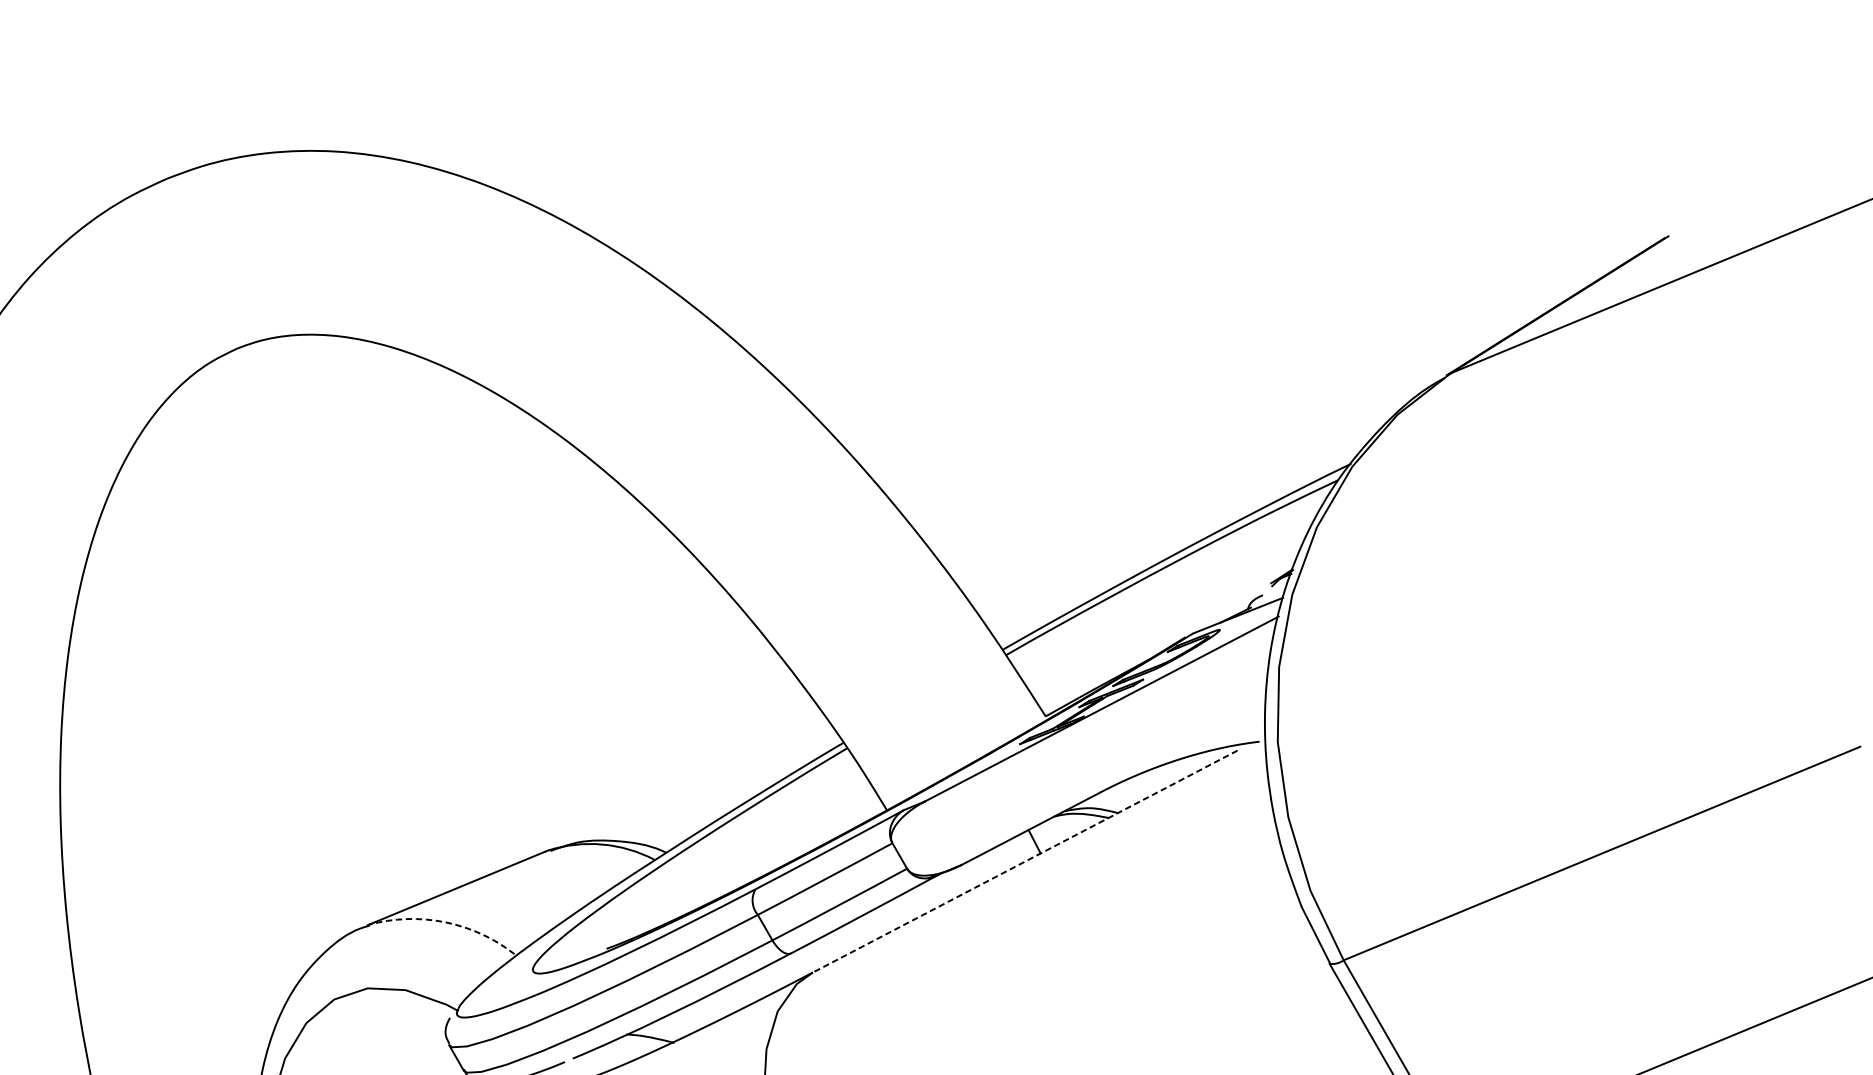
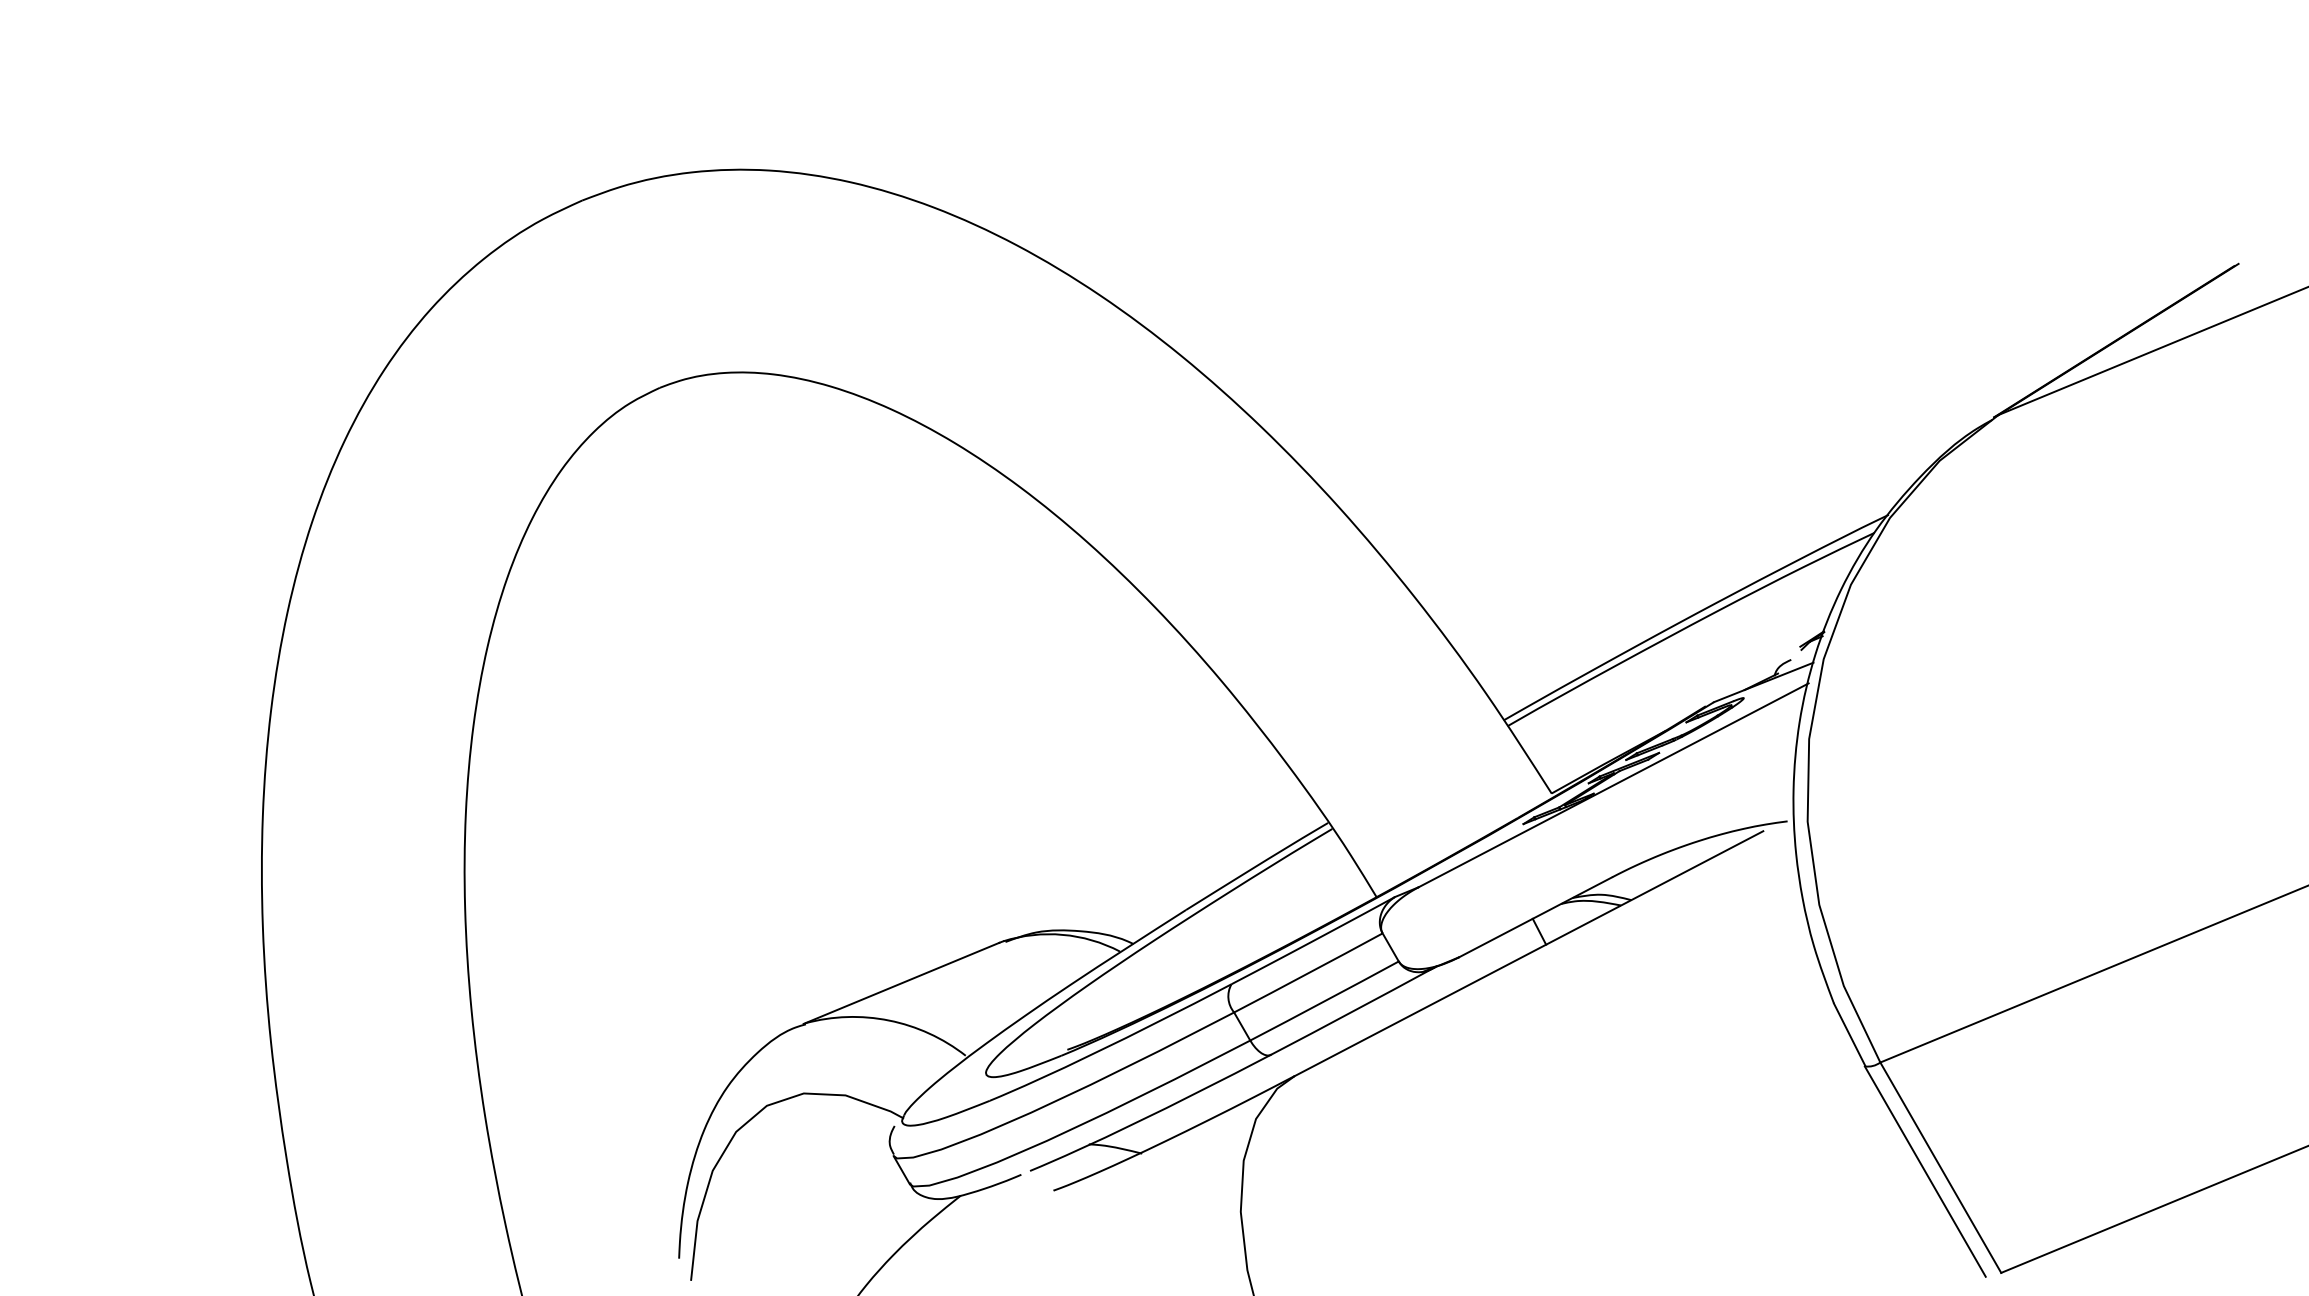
line: (1024, 861) -> (1528, 953), dashed -> solid
arc: (445, 922) -> (889, 1020), dashed -> solid

